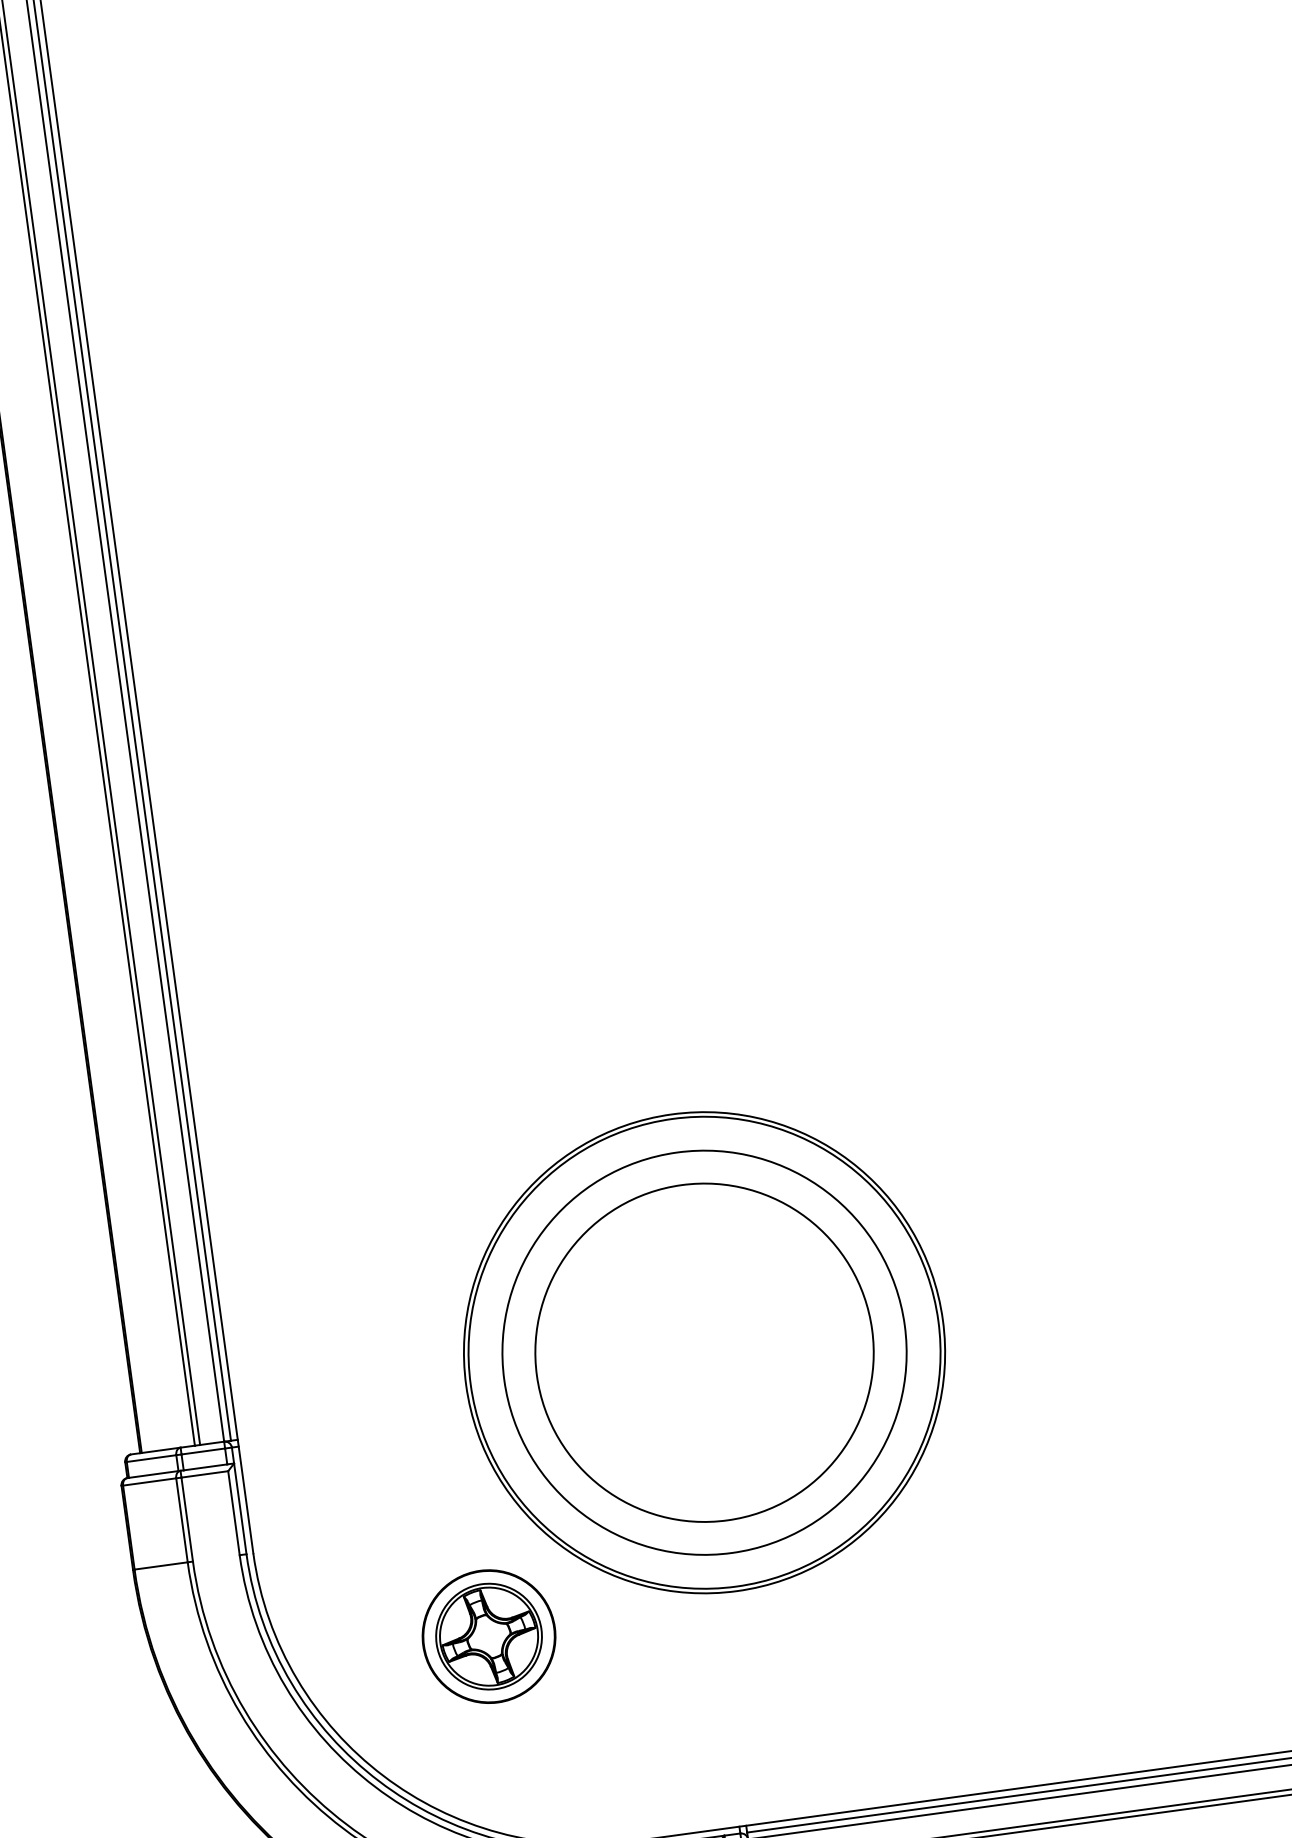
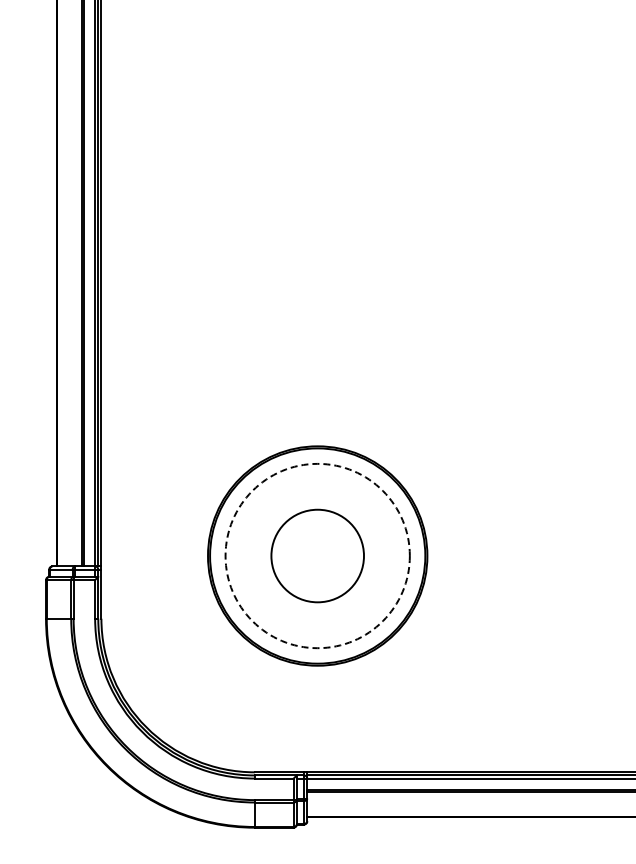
circle: (703, 1351) -> (317, 555), size x0.6
circle: (703, 1351) -> (317, 555), solid -> dashed
part: (488, 1635) -> (202, 670), removed

